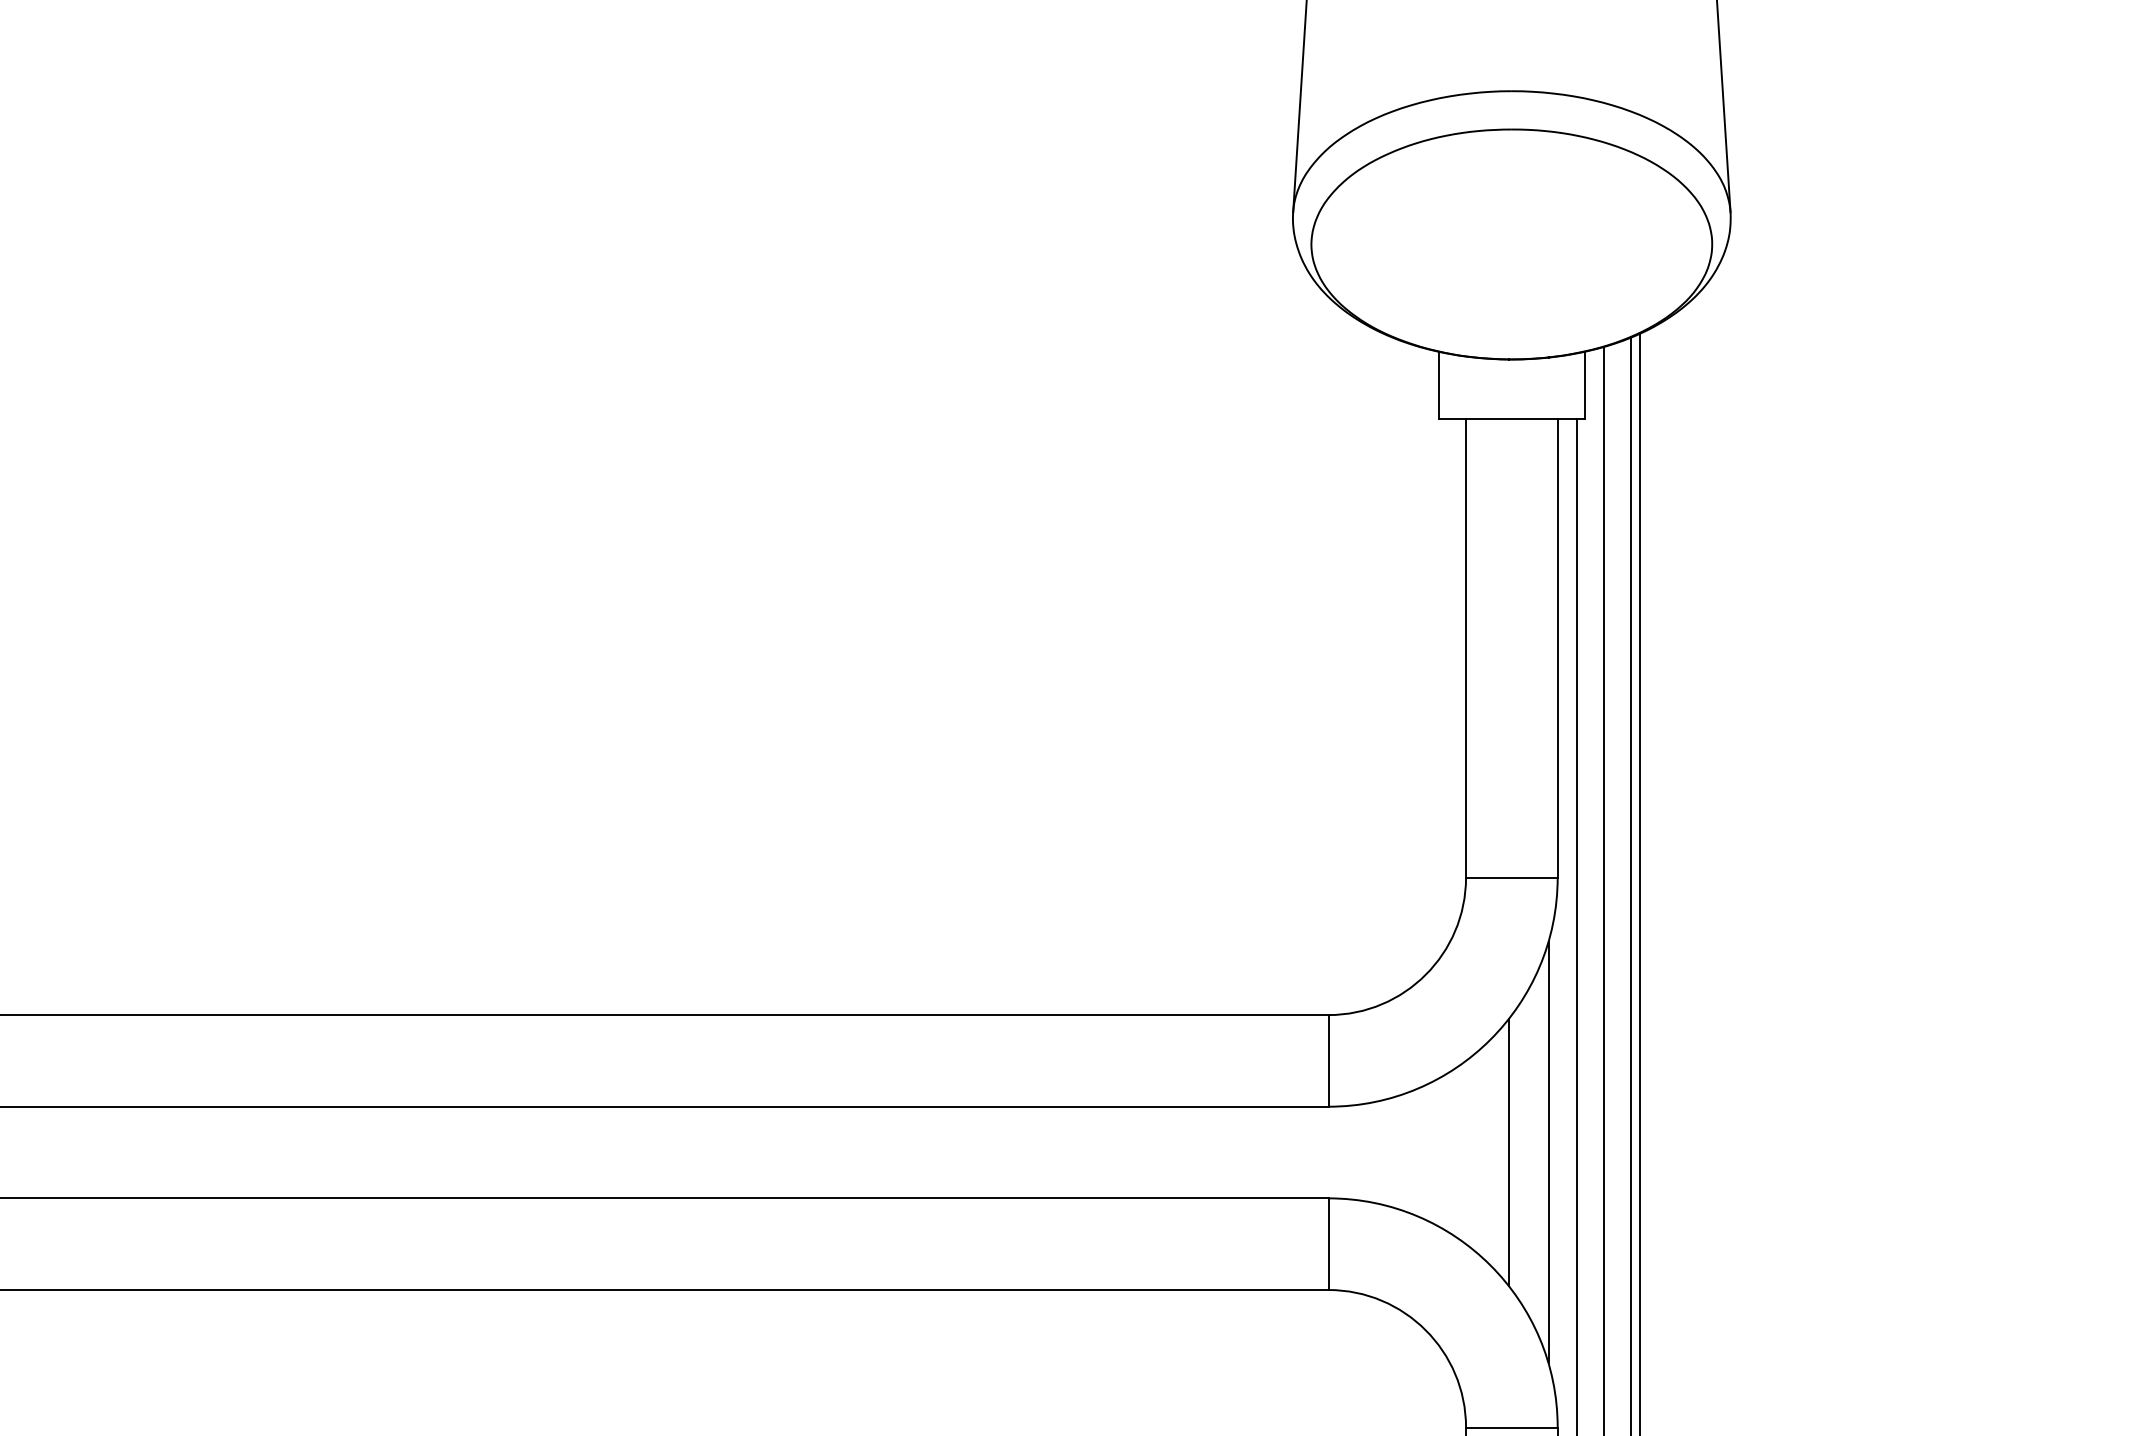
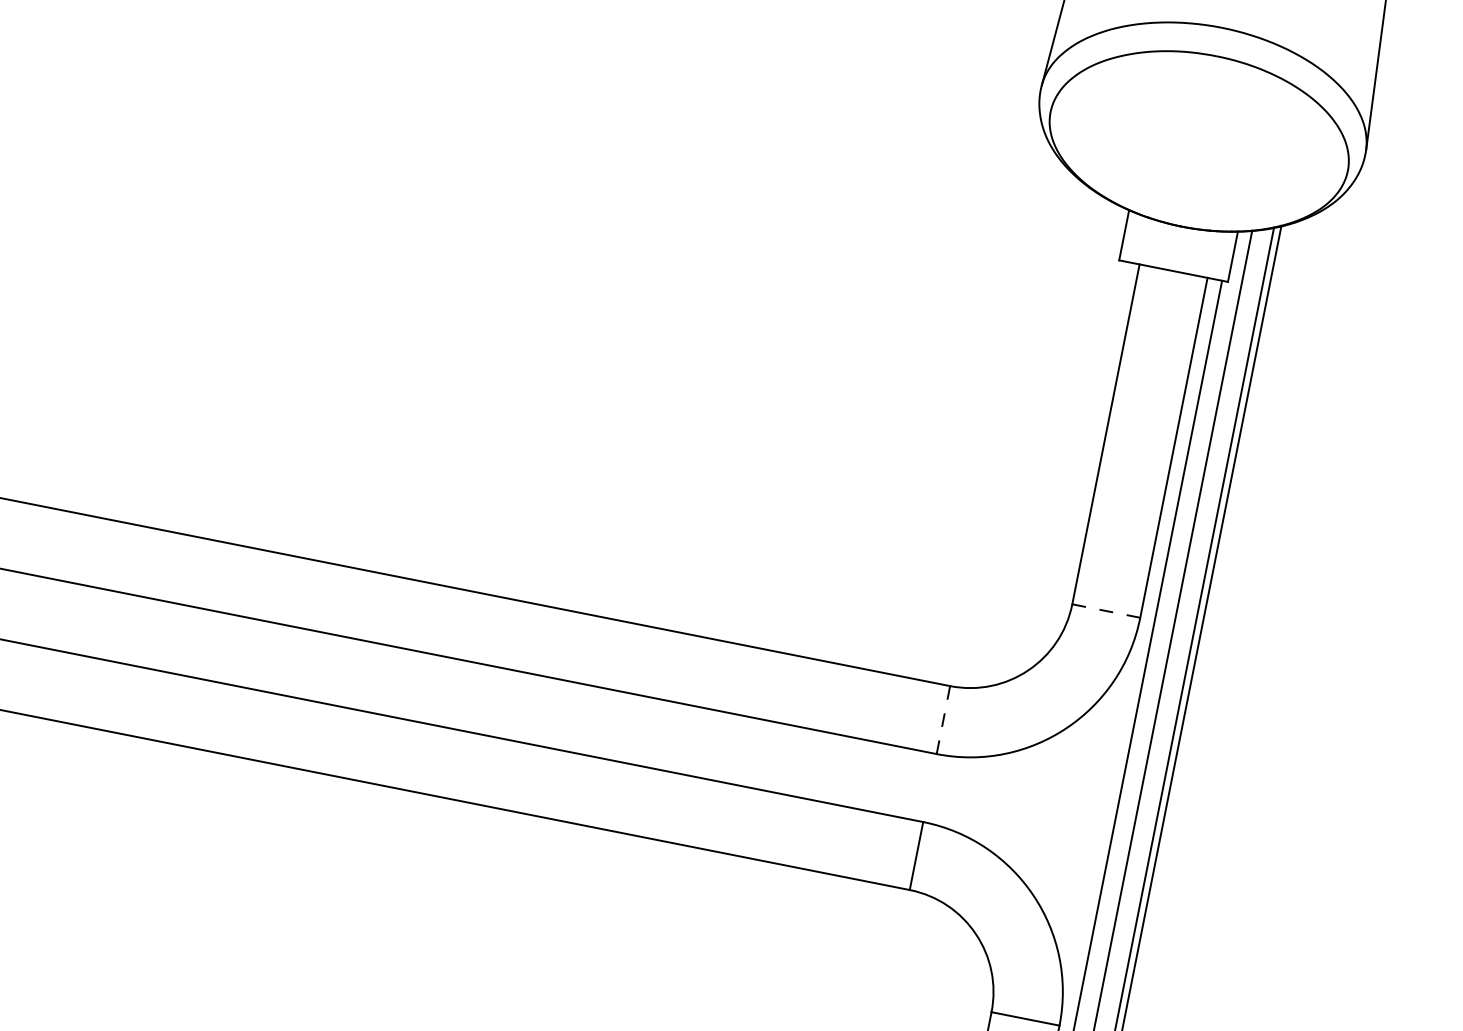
line: (1511, 877) -> (1106, 610), solid -> dashed
line: (1328, 1060) -> (943, 719), solid -> dashed
line: (1508, 1152) -> (1063, 814), removed
line: (1548, 1152) -> (1093, 820), removed

